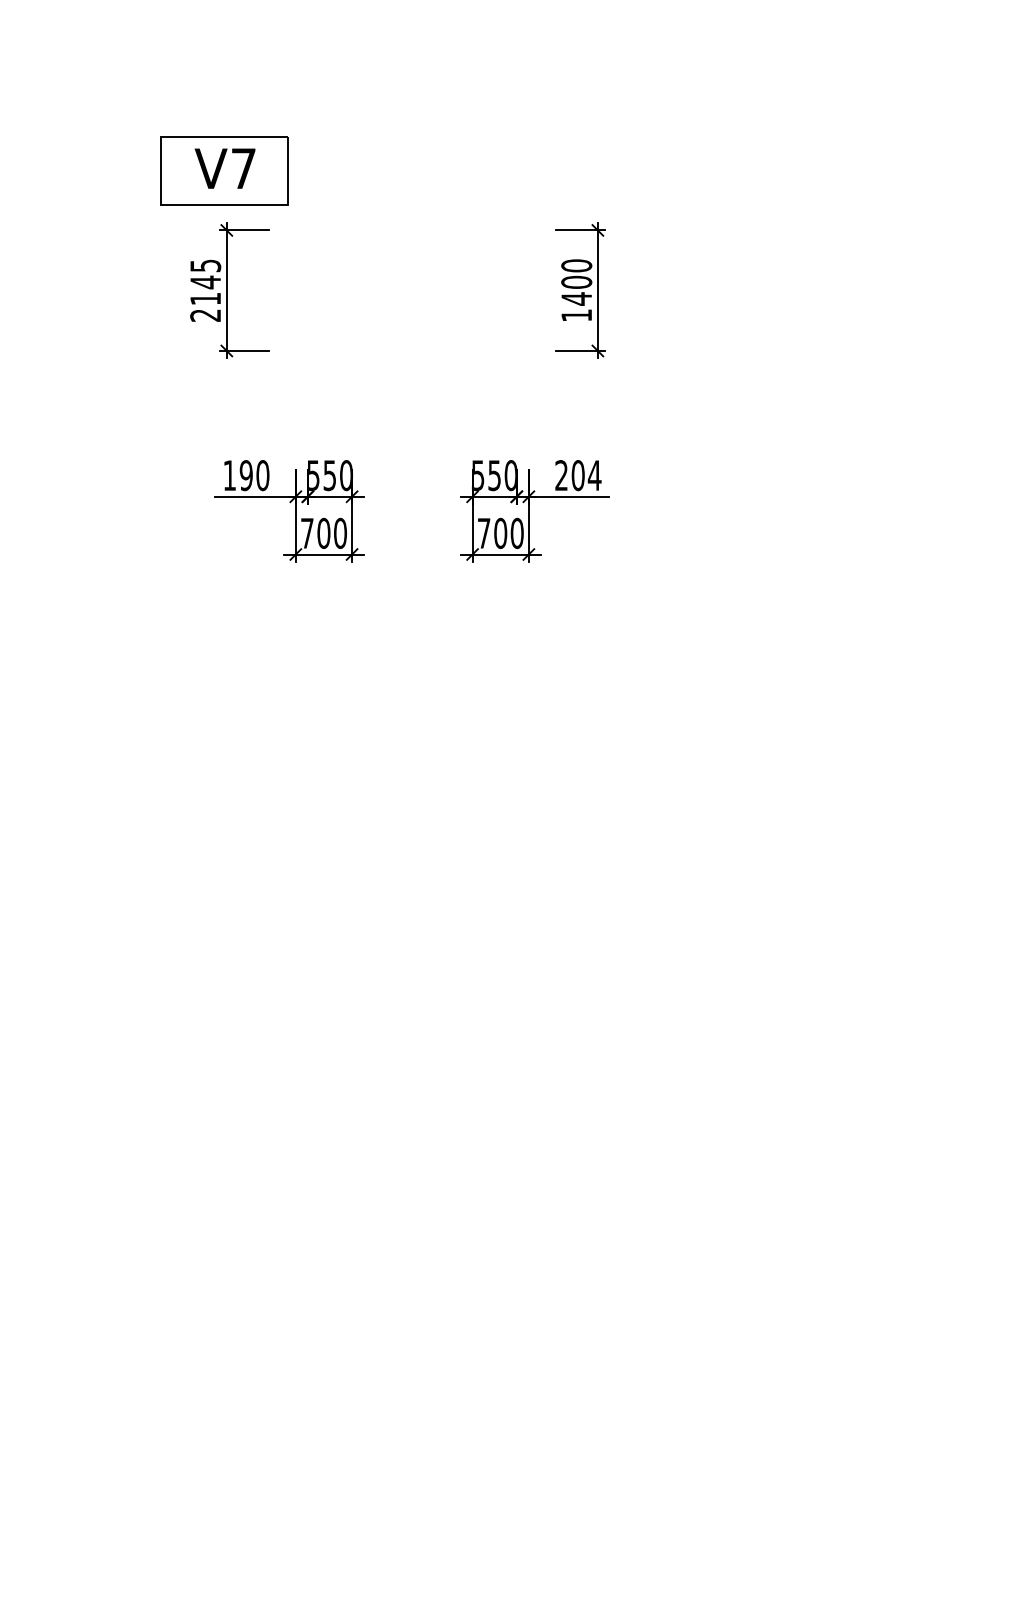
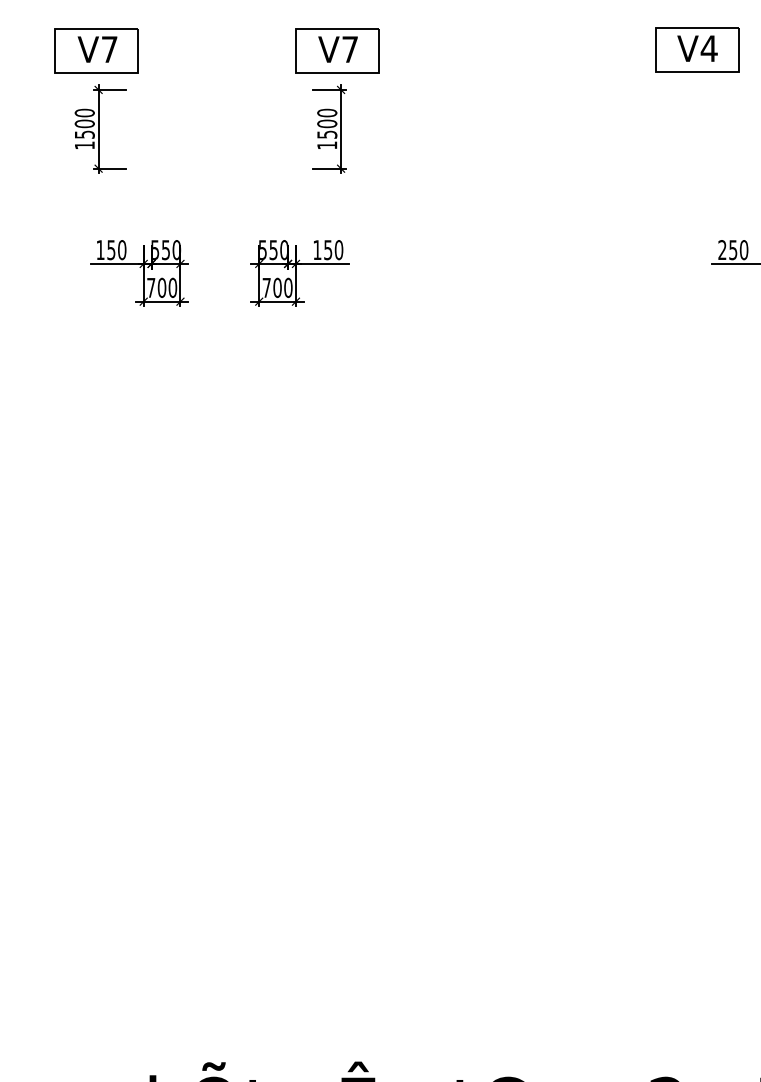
part: (592, 170) -> (337, 50), added
text: (205, 289) -> (84, 128), 2145 -> 1500
text: (577, 298) -> (327, 134), 1400 -> 1500
text: (246, 474) -> (111, 249), 190 -> 150
text: (578, 476) -> (328, 250), 204 -> 150

